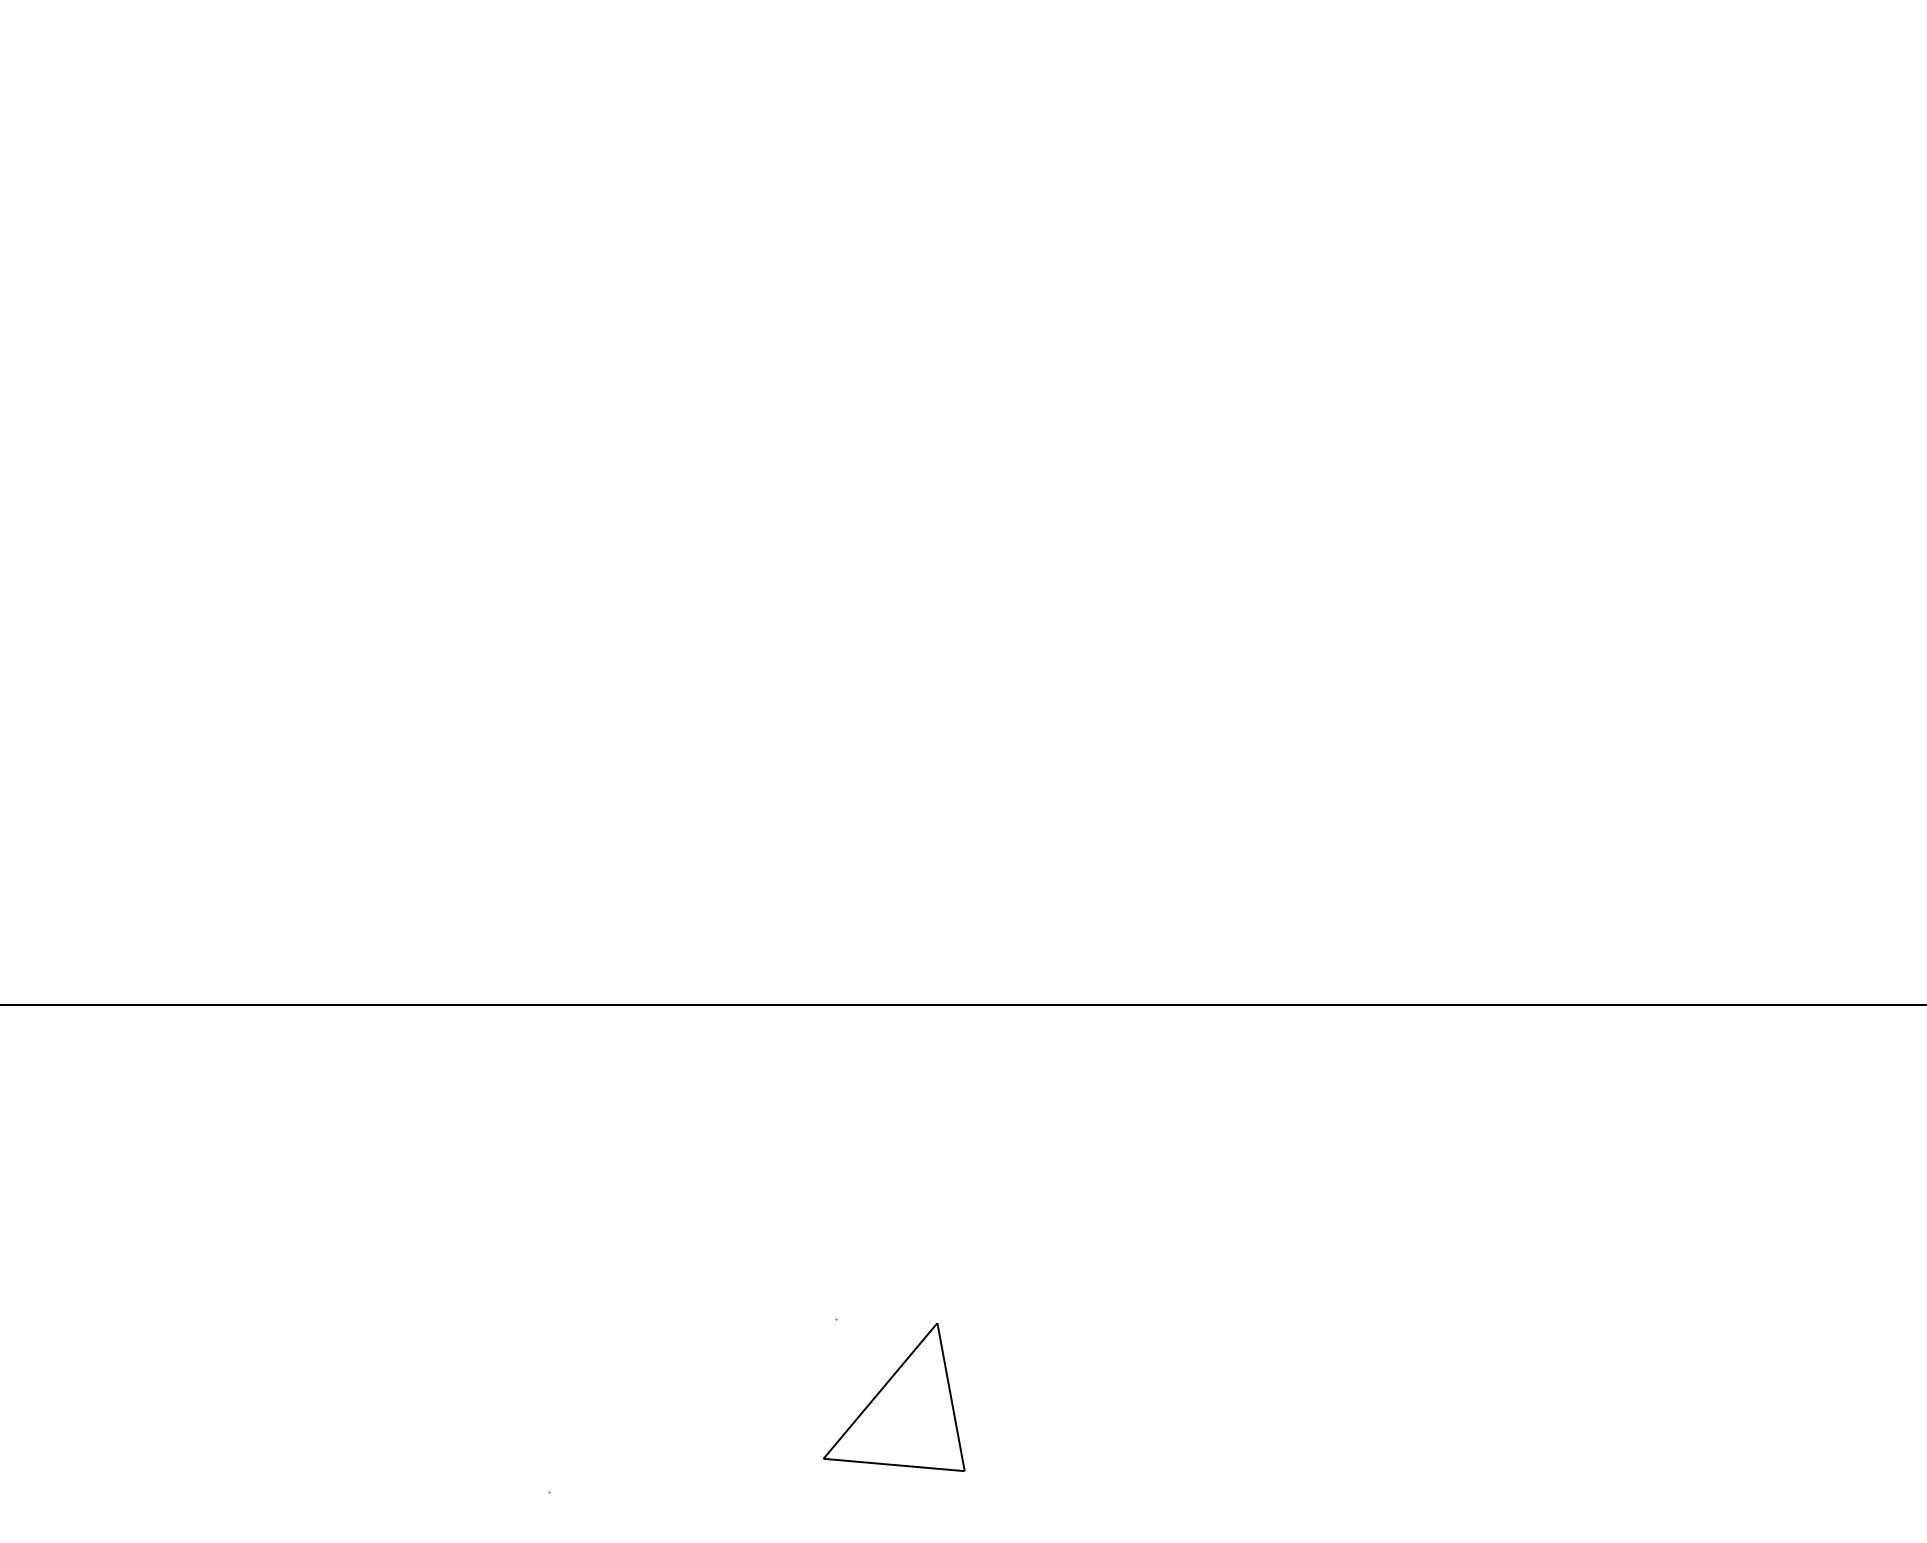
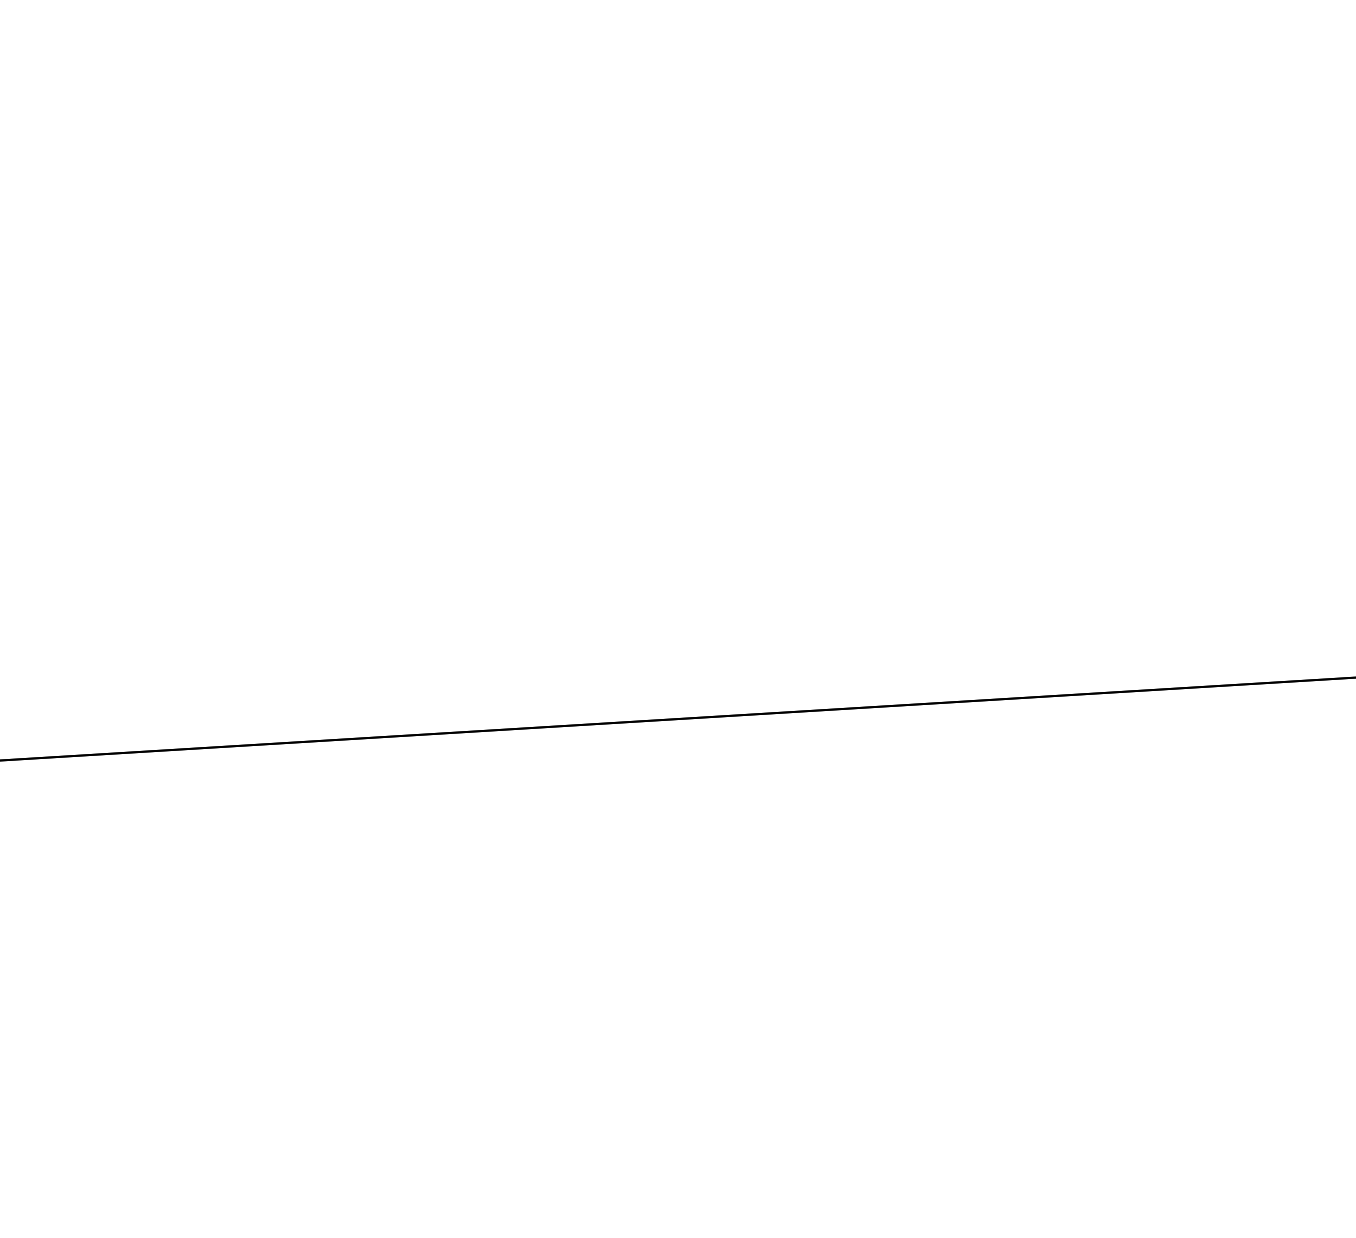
hatch: (756, 1405) -> (808, 1061), removed

